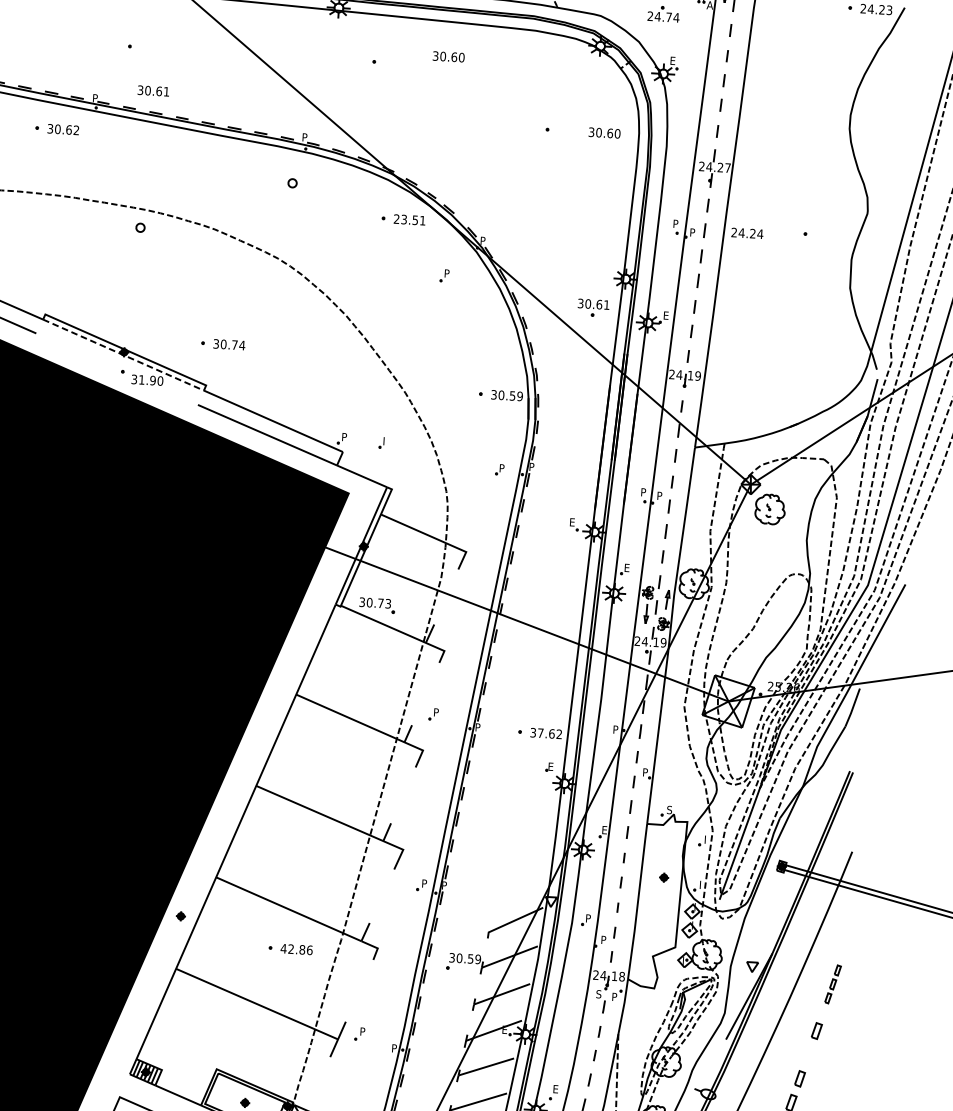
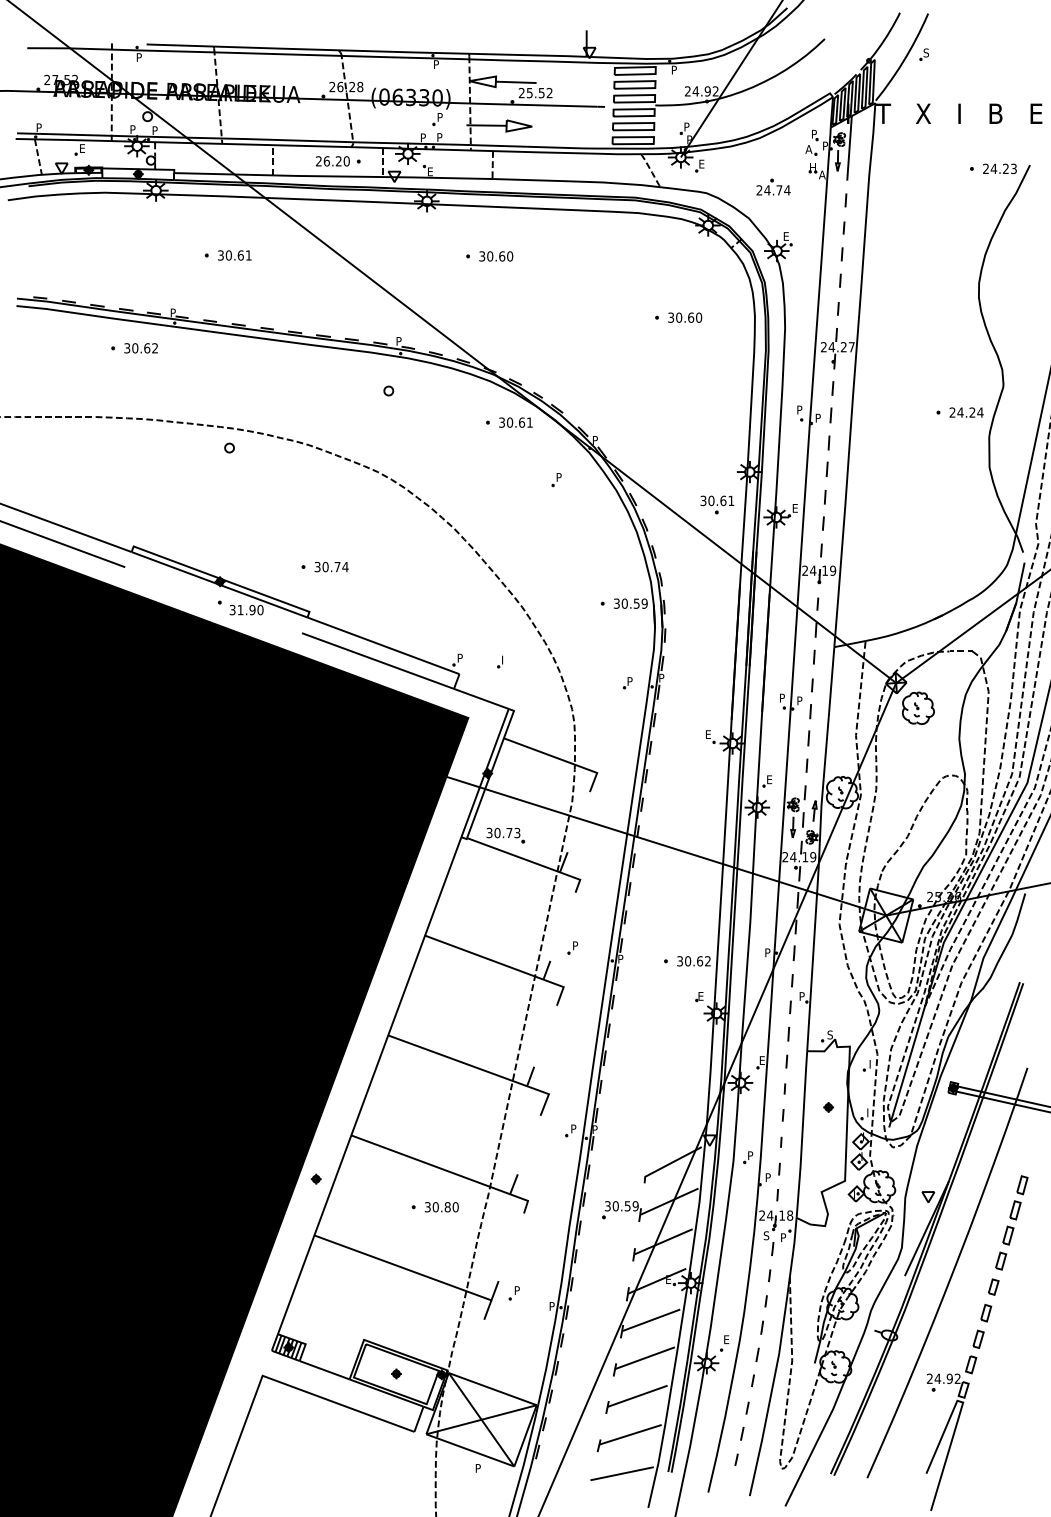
text: (449, 56) -> (496, 256), moved
text: (153, 91) -> (234, 255), moved
text: (604, 132) -> (685, 317), moved
text: (406, 219) -> (512, 422), 23.51 -> 30.61
text: (747, 233) -> (966, 412), moved
line: (124, 355) -> (220, 585), dashed -> solid
text: (541, 733) -> (688, 961), 37.62 -> 30.62
text: (296, 949) -> (441, 1207), 42.86 -> 30.80
part: (833, 984) -> (1015, 1210), size x1.67
part: (808, 1054) -> (993, 1286), added

